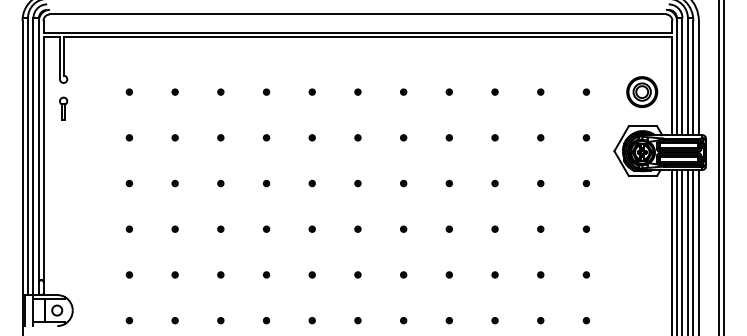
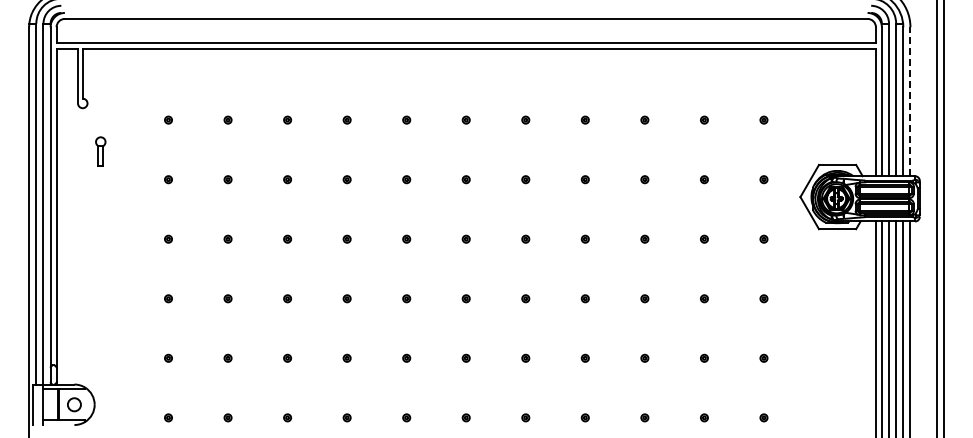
line: (698, 77) -> (910, 101), solid -> dashed
part: (642, 91) -> (836, 119), removed
part: (63, 108) -> (100, 151), moved

